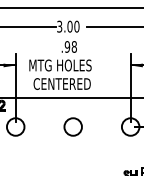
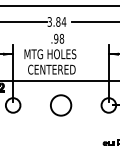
text: (73, 26) -> (61, 21), 3.00 -> 3.84
circle: (72, 126) -> (60, 105), size x1.4

